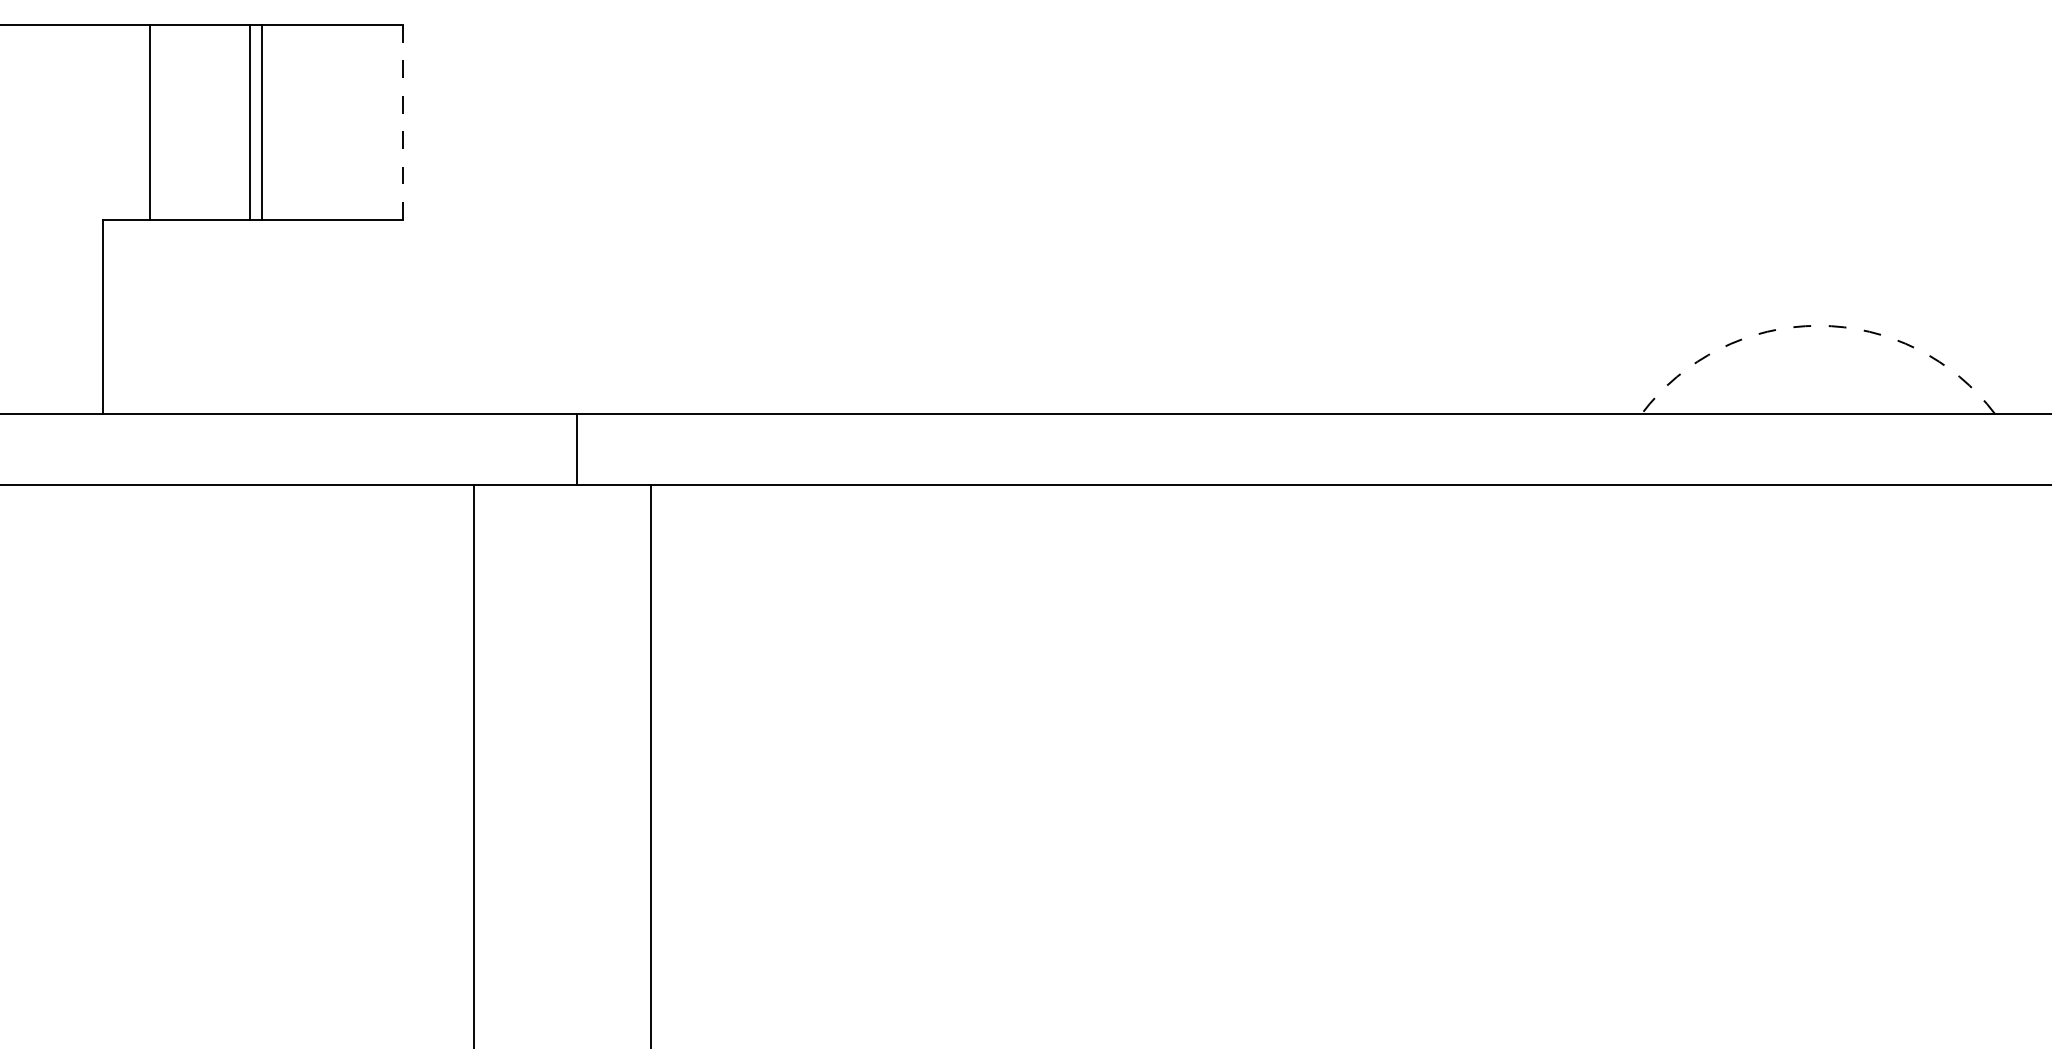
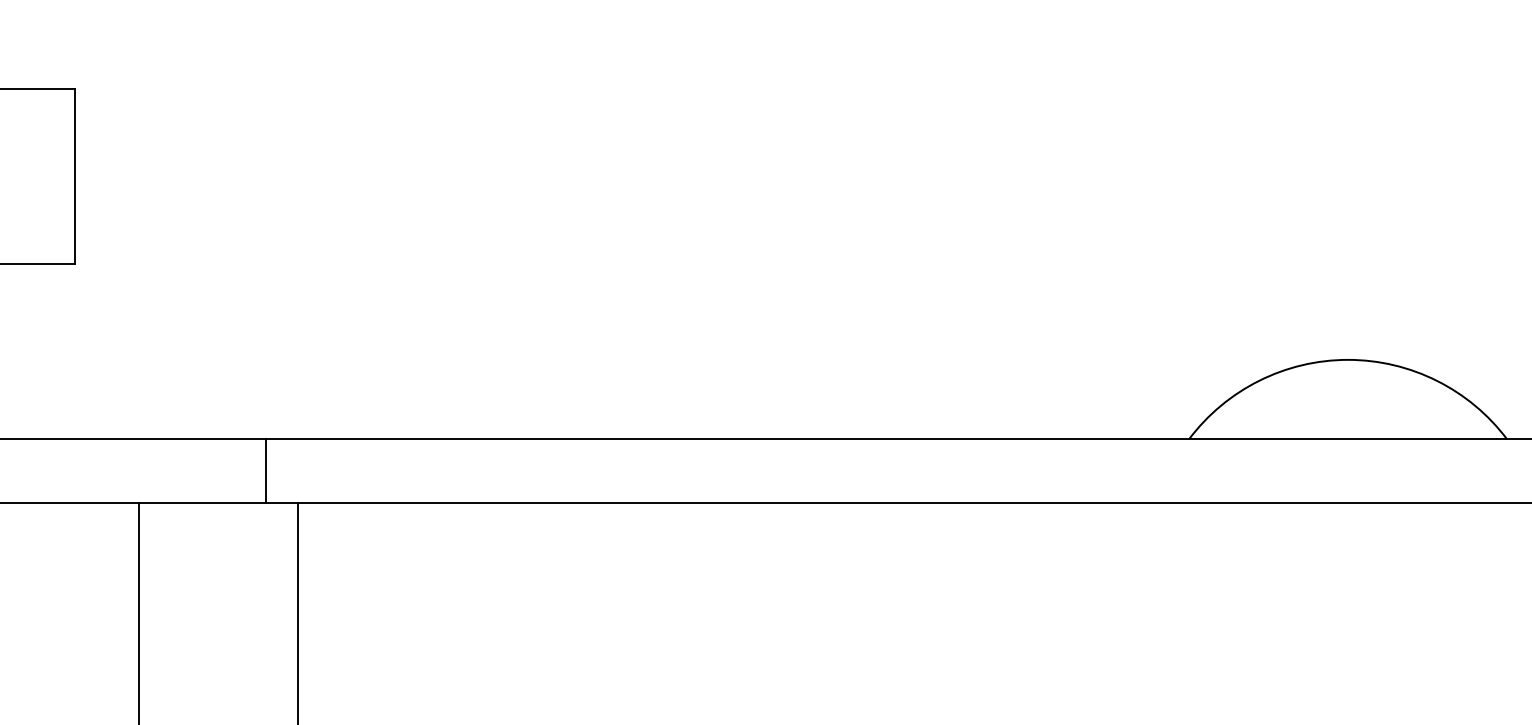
line: (403, 122) -> (75, 177), dashed -> solid
arc: (1818, 325) -> (1348, 359), dashed -> solid
line: (576, 449) -> (266, 471), moved

